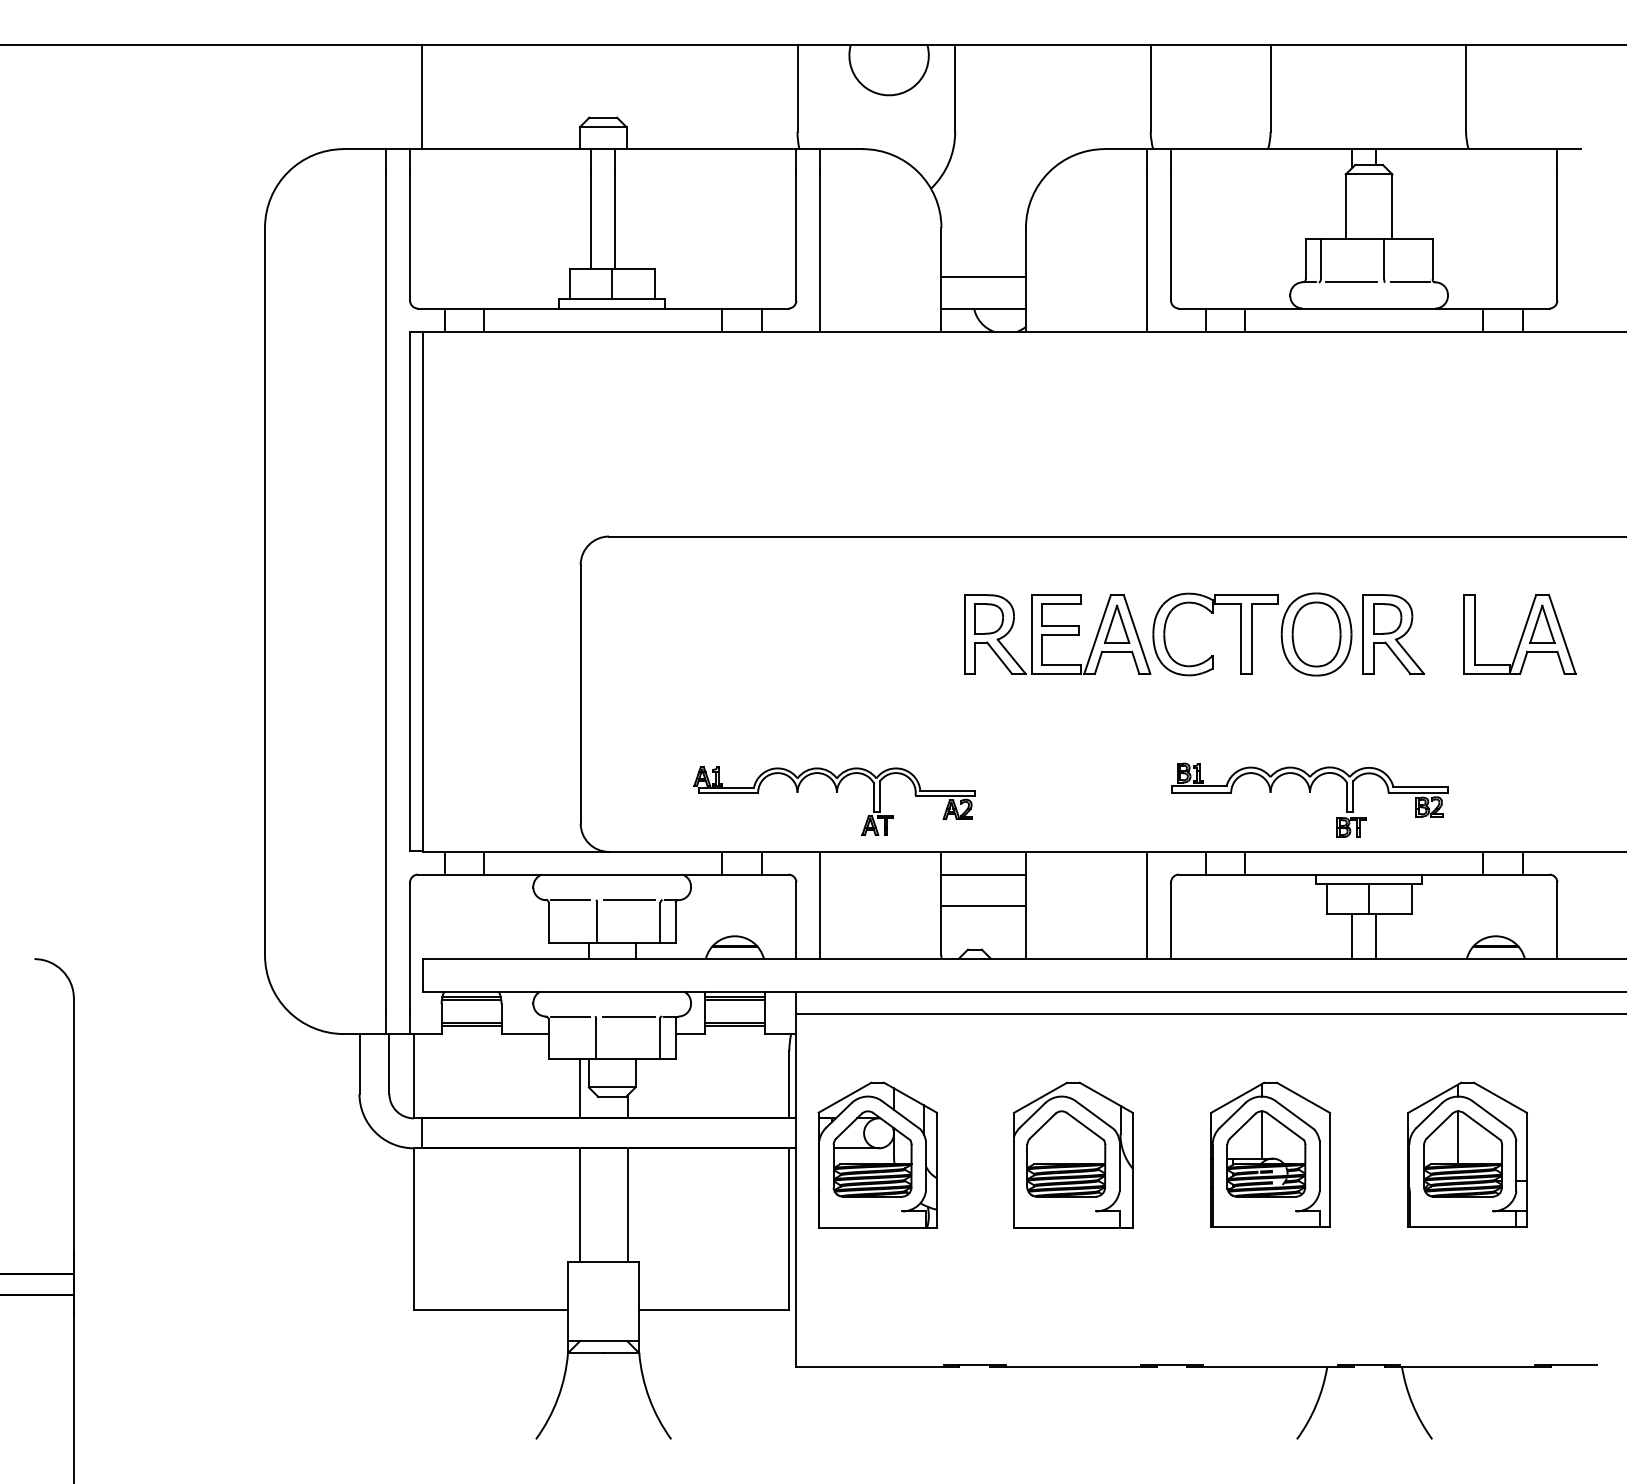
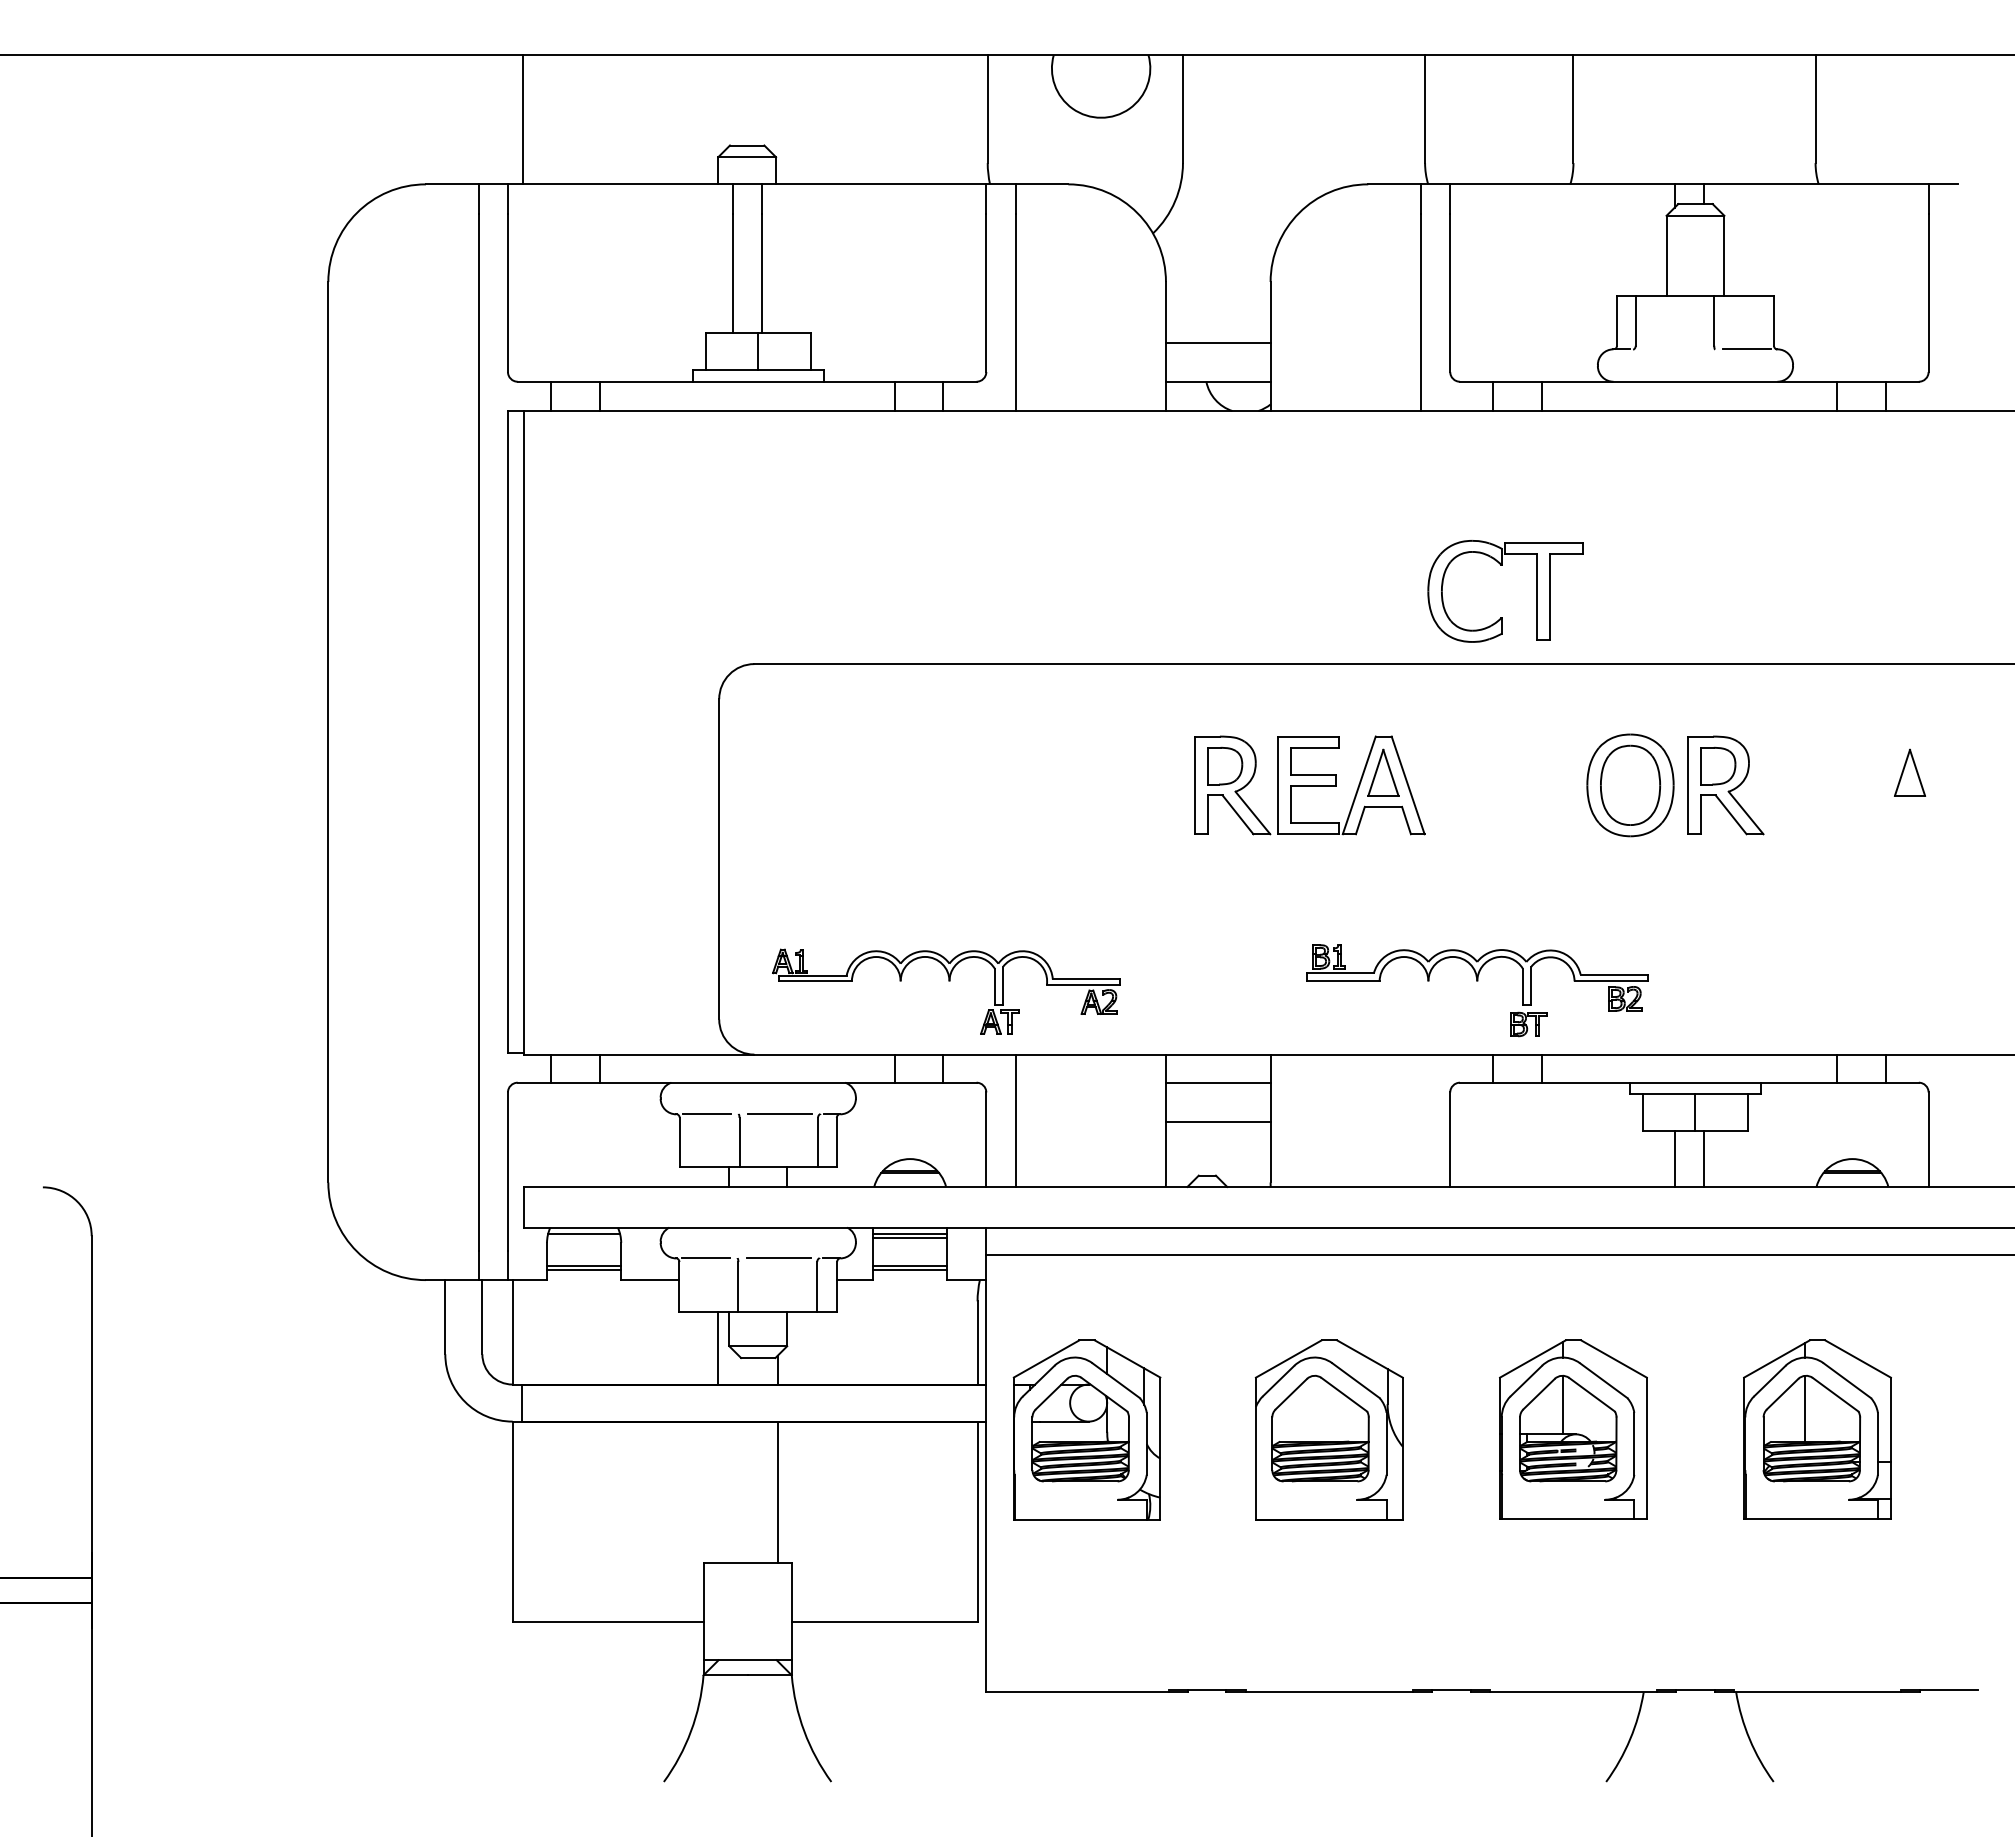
line: (1351, 282) -> (1673, 349), removed
part: (1213, 613) -> (1502, 565), moved
part: (1520, 634) -> (1882, 785), removed
part: (836, 792) -> (948, 981), moved
part: (1310, 792) -> (1477, 981), moved
line: (1147, 905) -> (1420, 1120), removed
line: (471, 1000) -> (583, 1238), removed
line: (579, 1204) -> (717, 1491), removed

